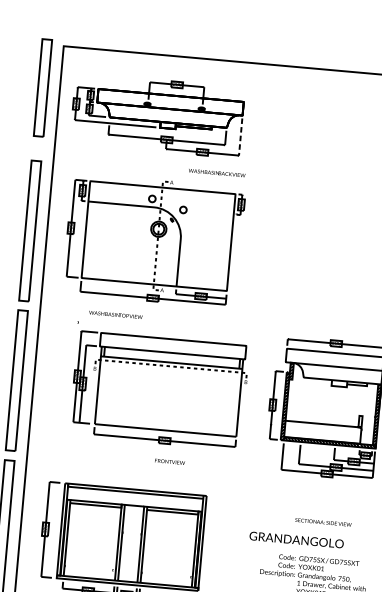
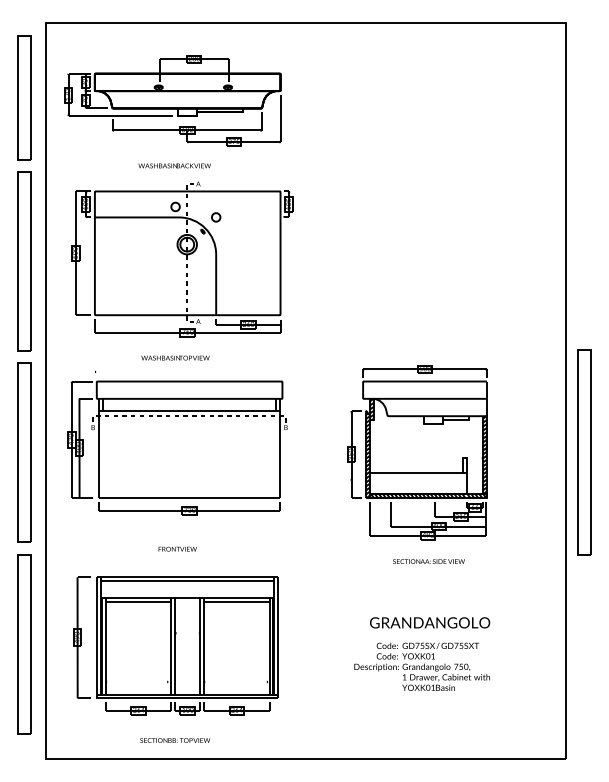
part: (43, 87) -> (24, 97), moved
line: (240, 137) -> (280, 118), dashed -> solid
text: (216, 172) -> (174, 165), moved
text: (115, 314) -> (175, 357), moved
part: (159, 390) -> (177, 447), moved
text: (169, 461) -> (177, 548), moved
text: (323, 522) -> (428, 561), moved
text: (297, 539) -> (430, 622), moved

